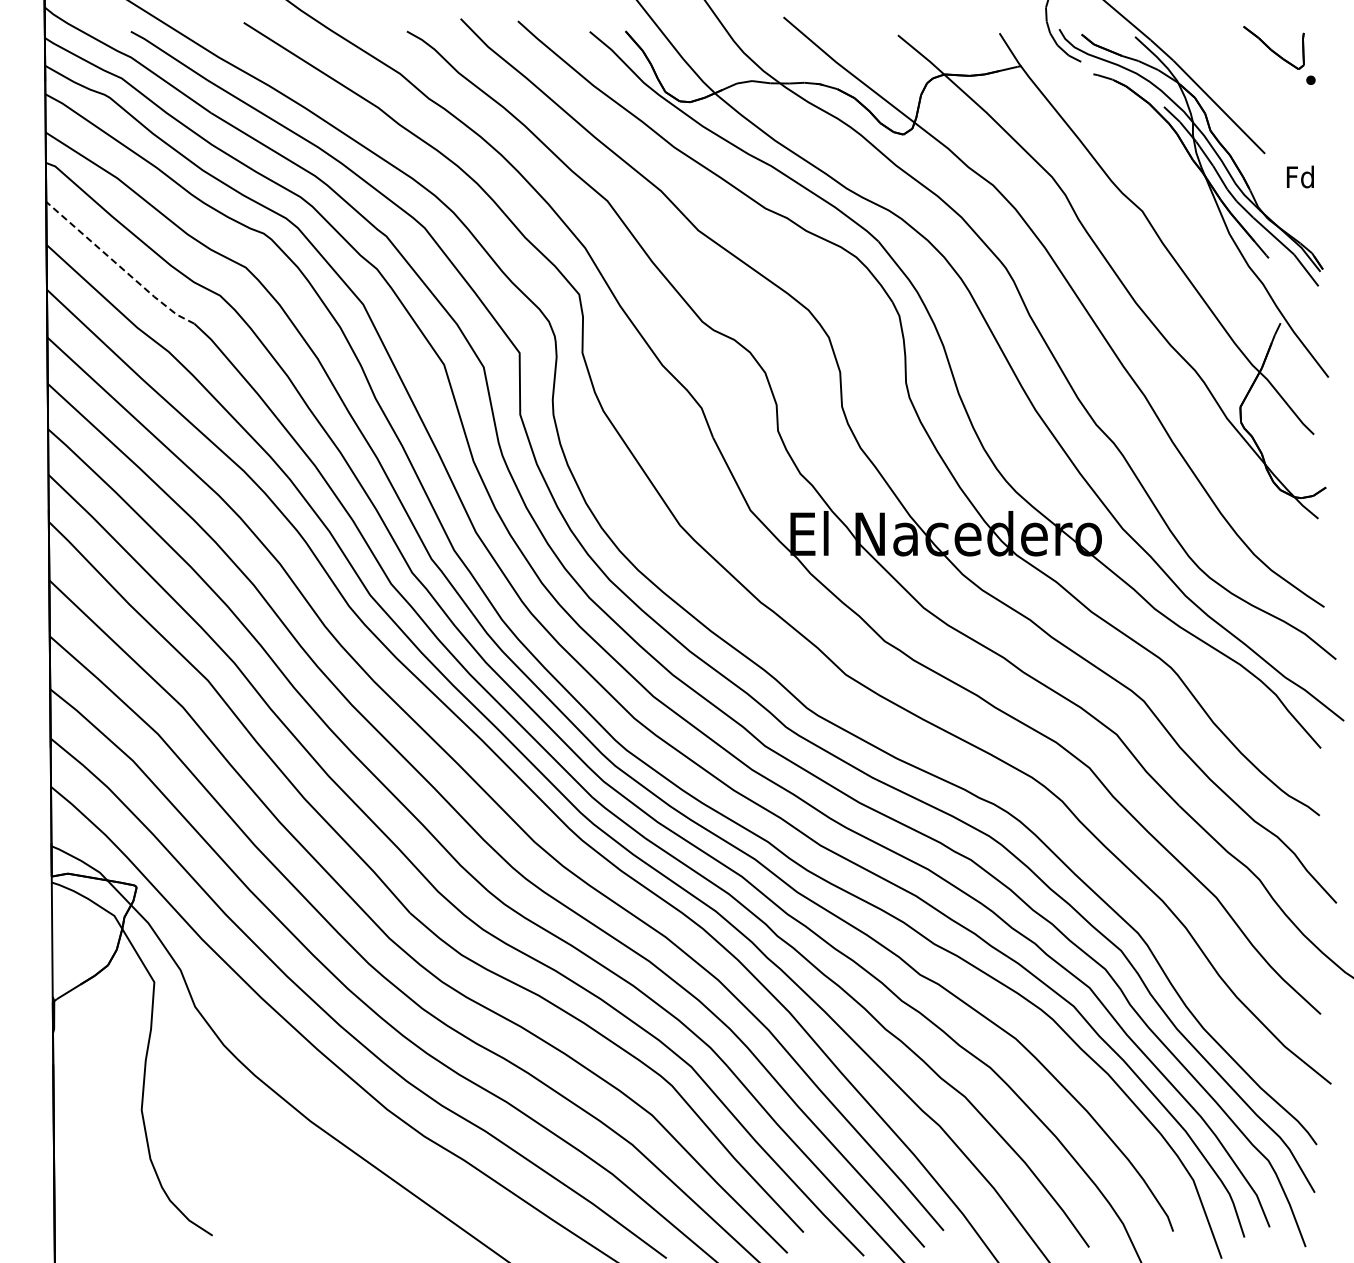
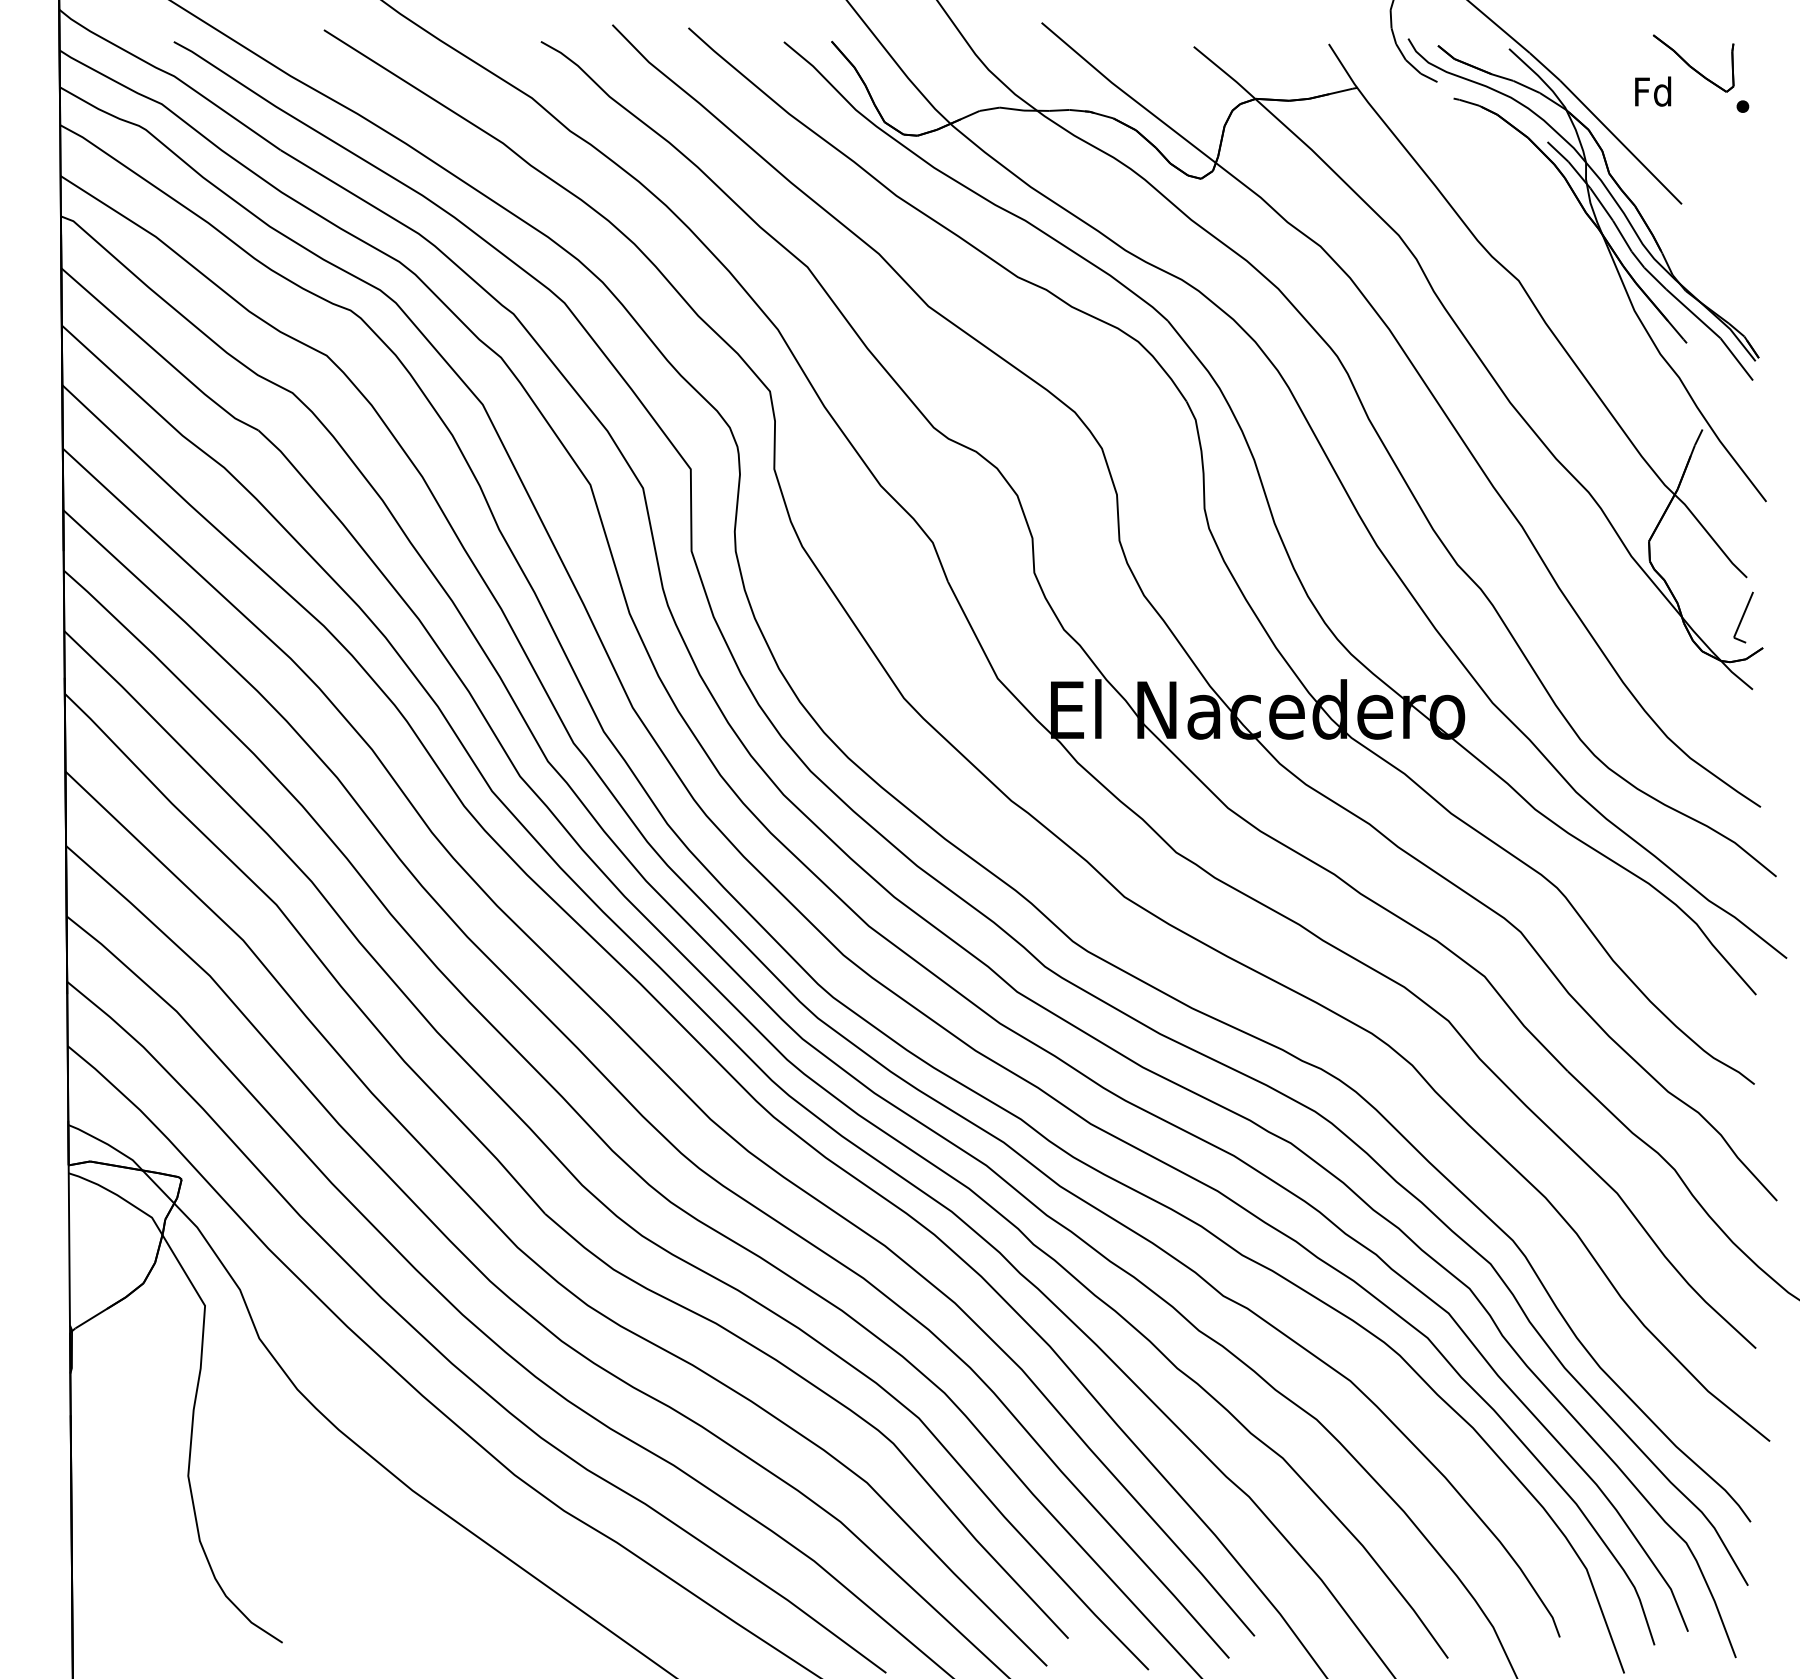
text: (1300, 176) -> (1653, 90), moved
line: (119, 266) -> (158, 354), dashed -> solid
line: (1311, 464) -> (1743, 617), added

